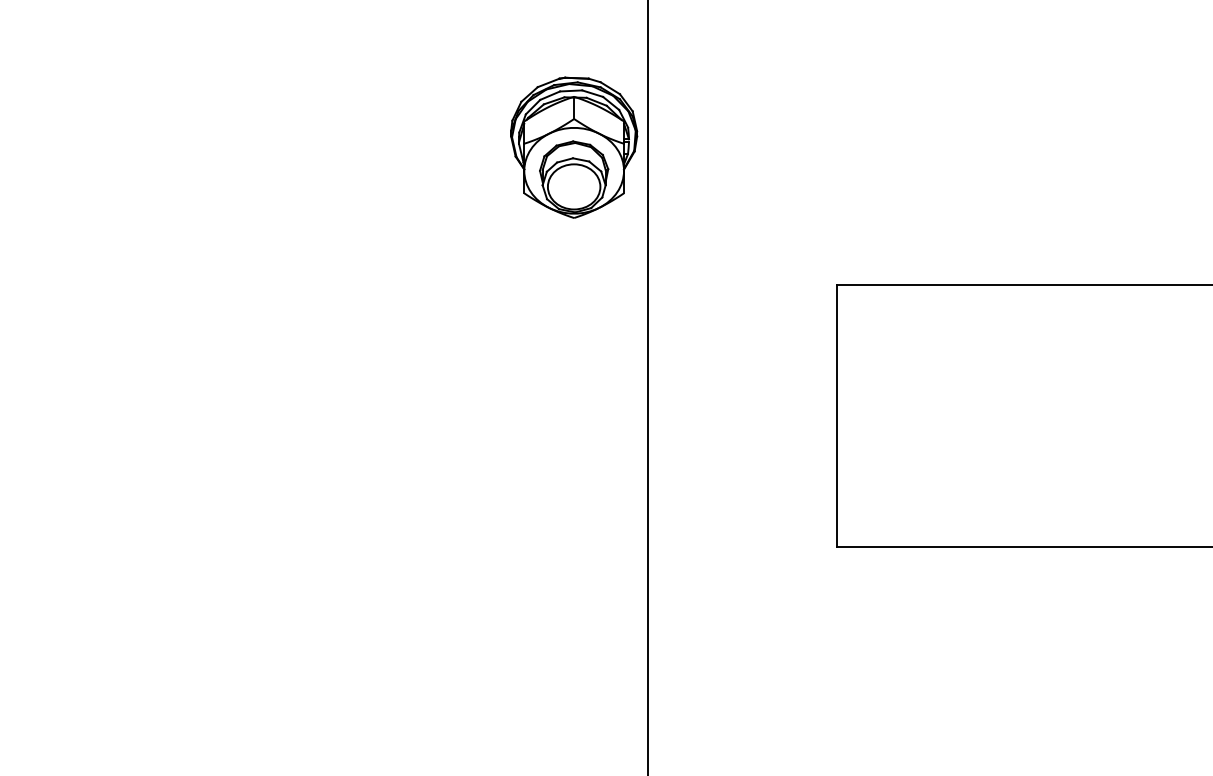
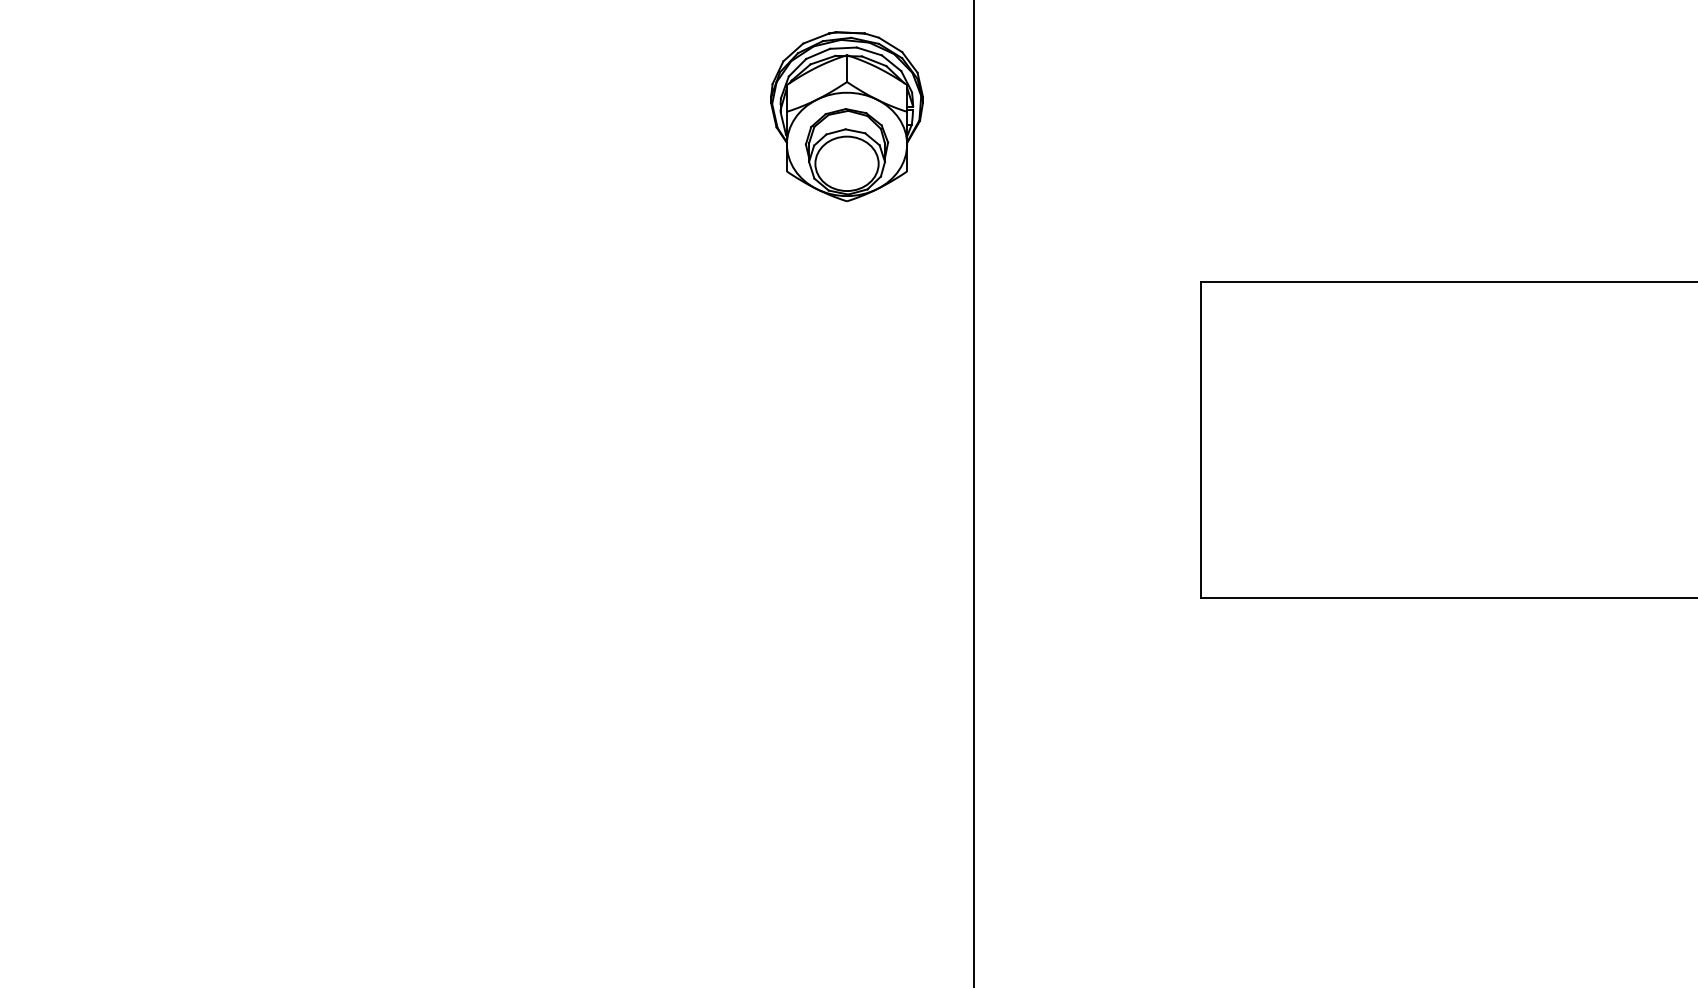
part: (573, 147) -> (846, 116), moved

